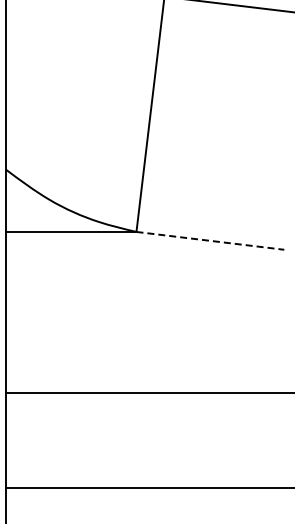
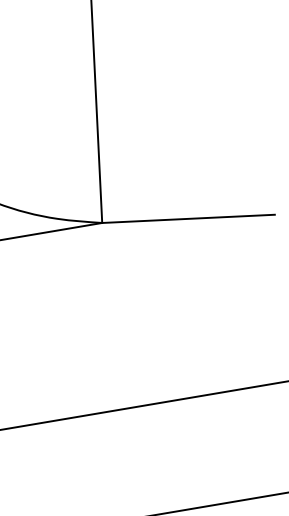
line: (210, 240) -> (188, 218), dashed -> solid

